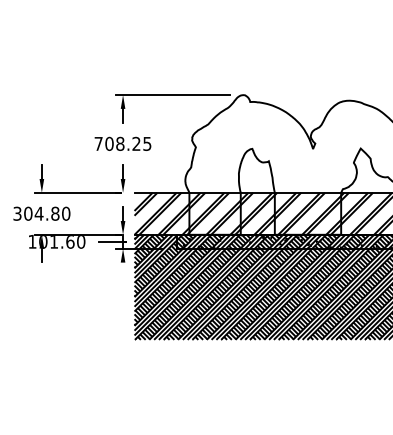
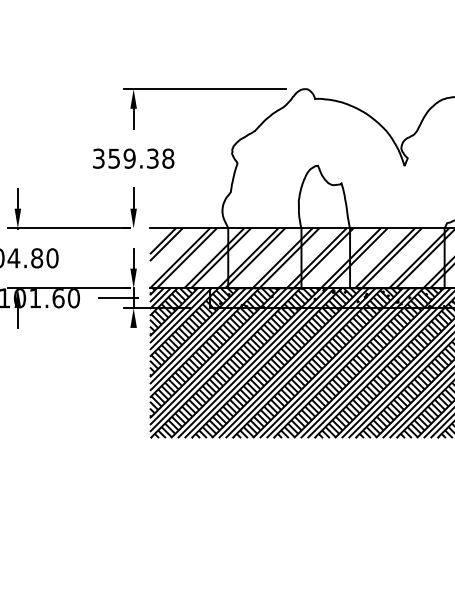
text: (122, 143) -> (132, 158), 708.25 -> 359.38

